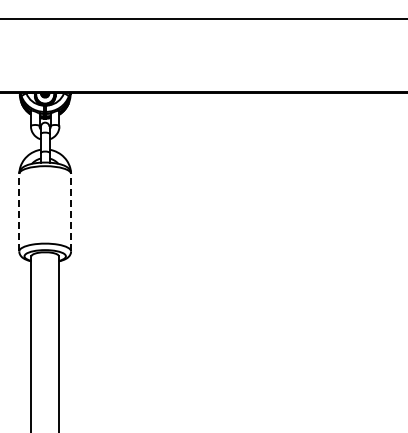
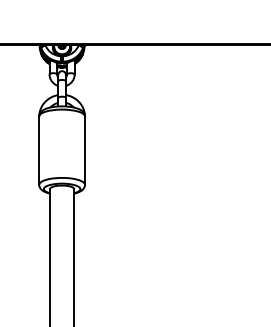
line: (19, 212) -> (39, 150), dashed -> solid
line: (71, 212) -> (85, 150), dashed -> solid

